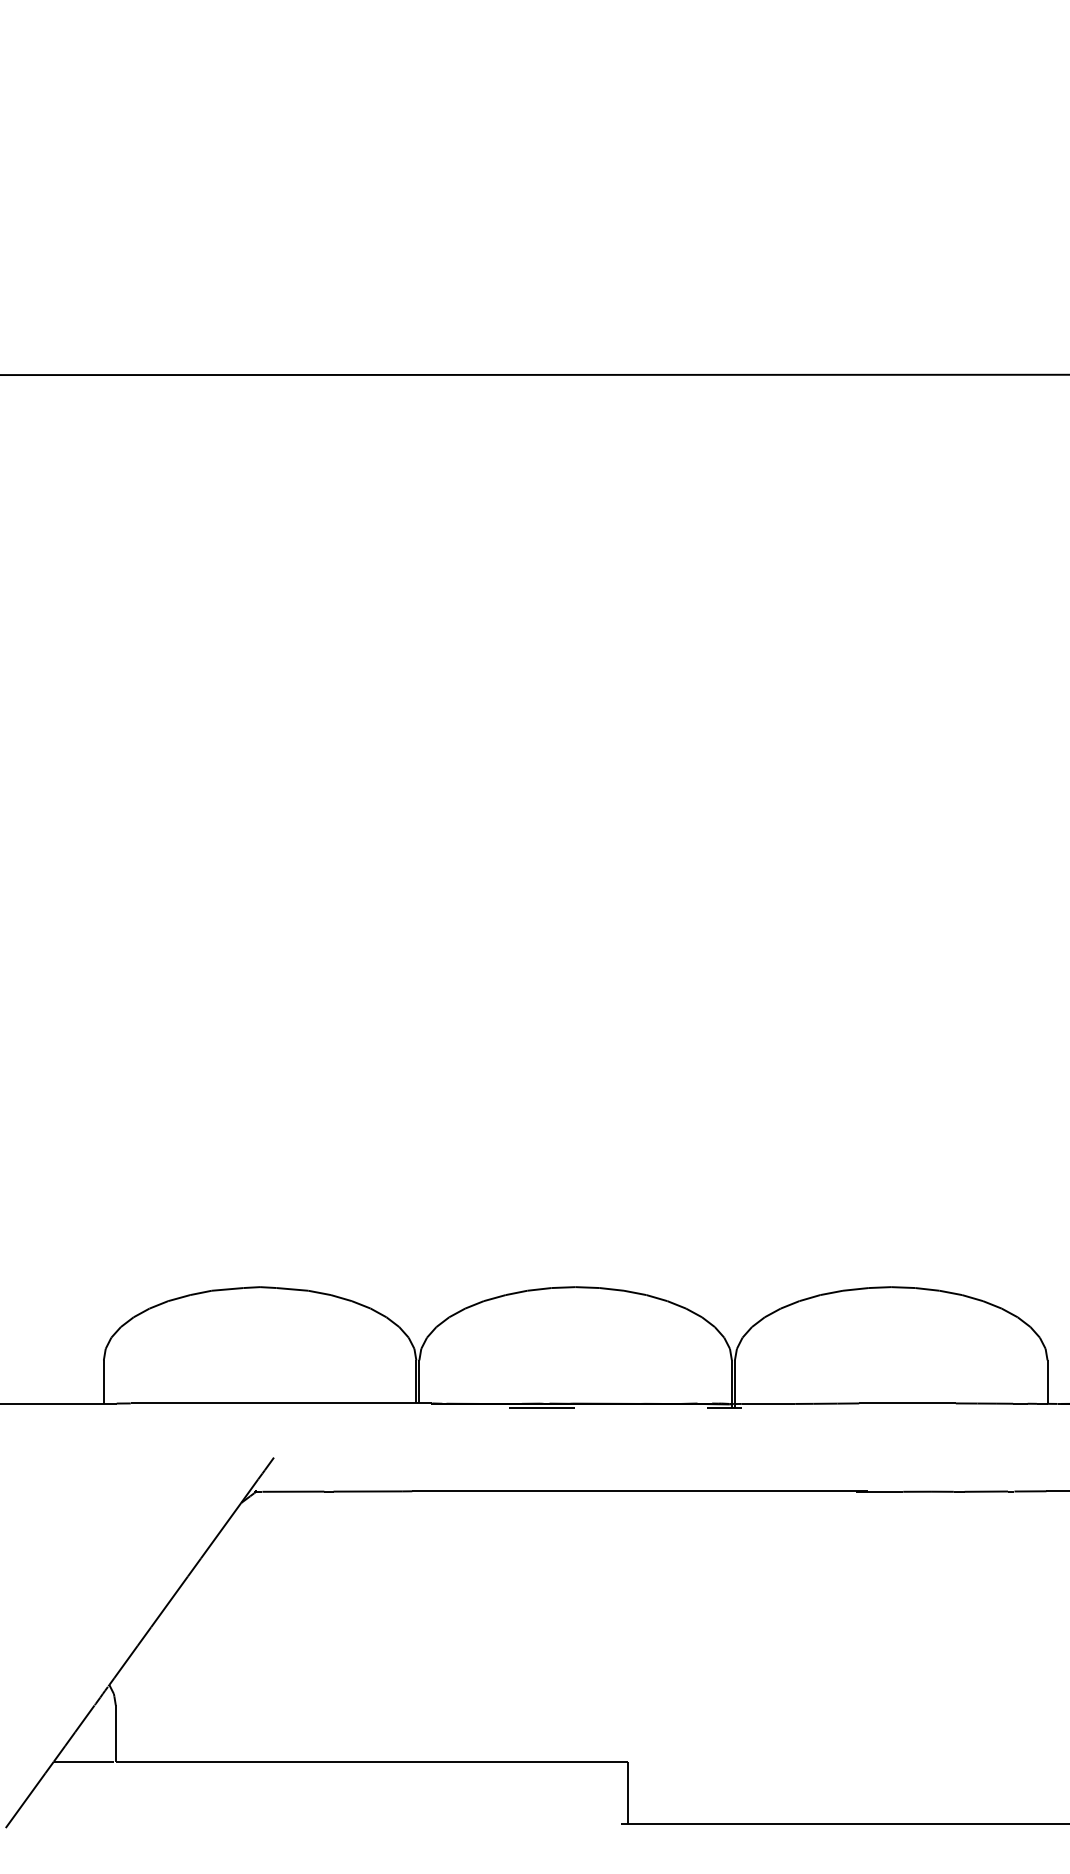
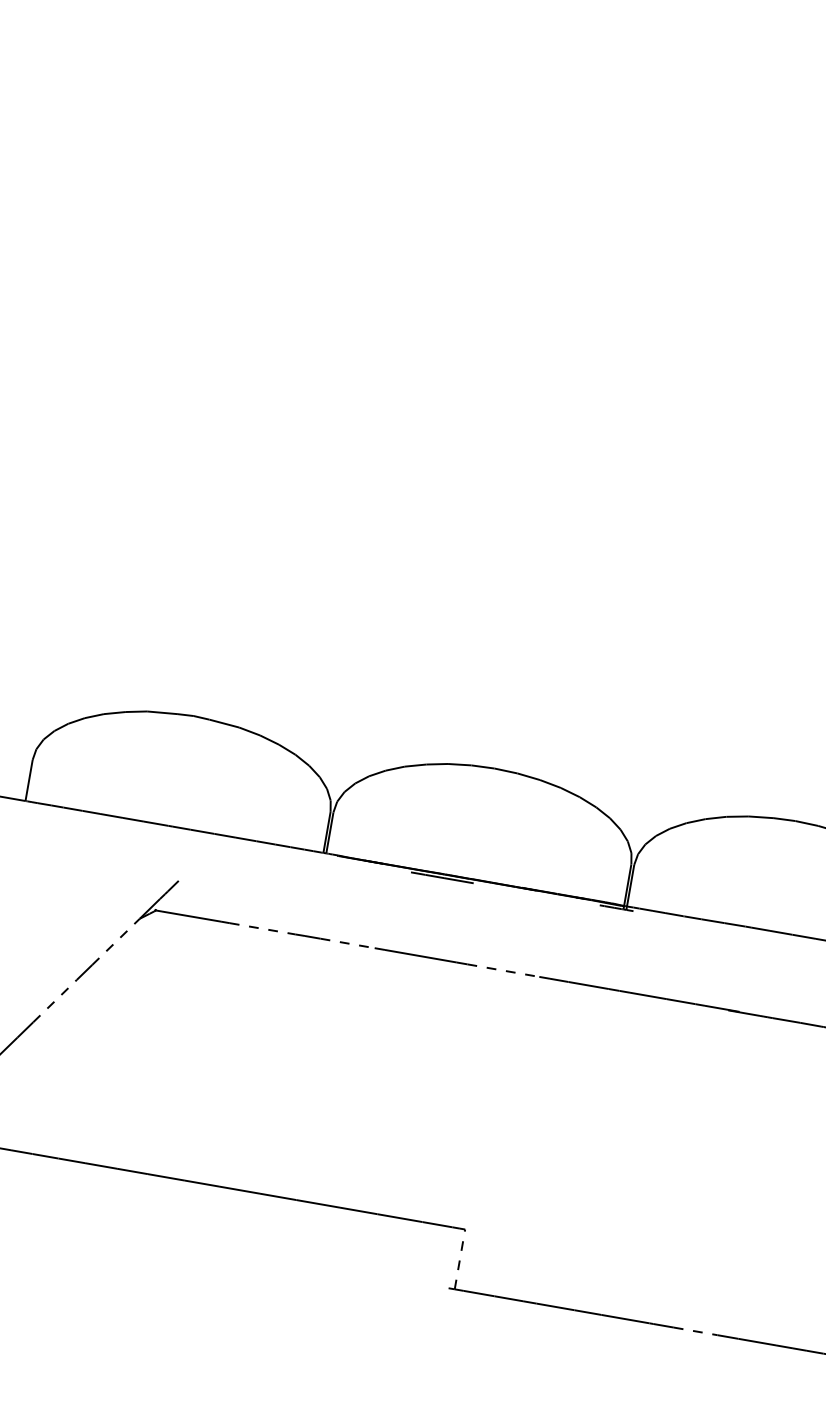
line: (368, 1491) -> (263, 928), solid -> dashed
line: (457, 1491) -> (348, 943), solid -> dashed
line: (620, 1491) -> (503, 970), solid -> dashed
line: (221, 1530) -> (116, 941), solid -> dashed
line: (169, 1601) -> (55, 1000), solid -> dashed
line: (627, 1792) -> (459, 1258), solid -> dashed
line: (880, 1824) -> (695, 1331), solid -> dashed

